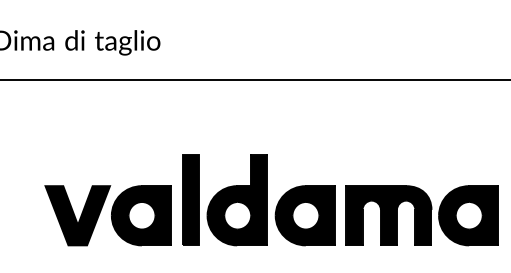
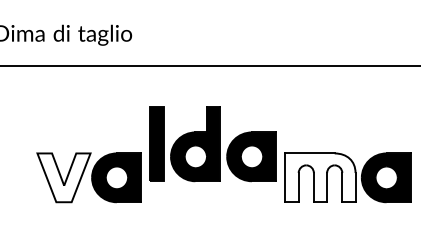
part: (257, 200) -> (212, 144), moved
fill: (77, 215) -> (63, 177), removed
fill: (388, 215) -> (320, 177), removed

